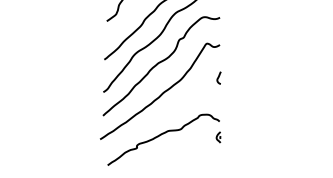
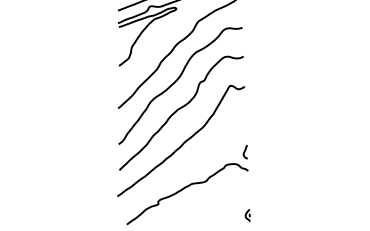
curve: (218, 77) -> (244, 151), moved
part: (218, 137) -> (247, 215), moved

